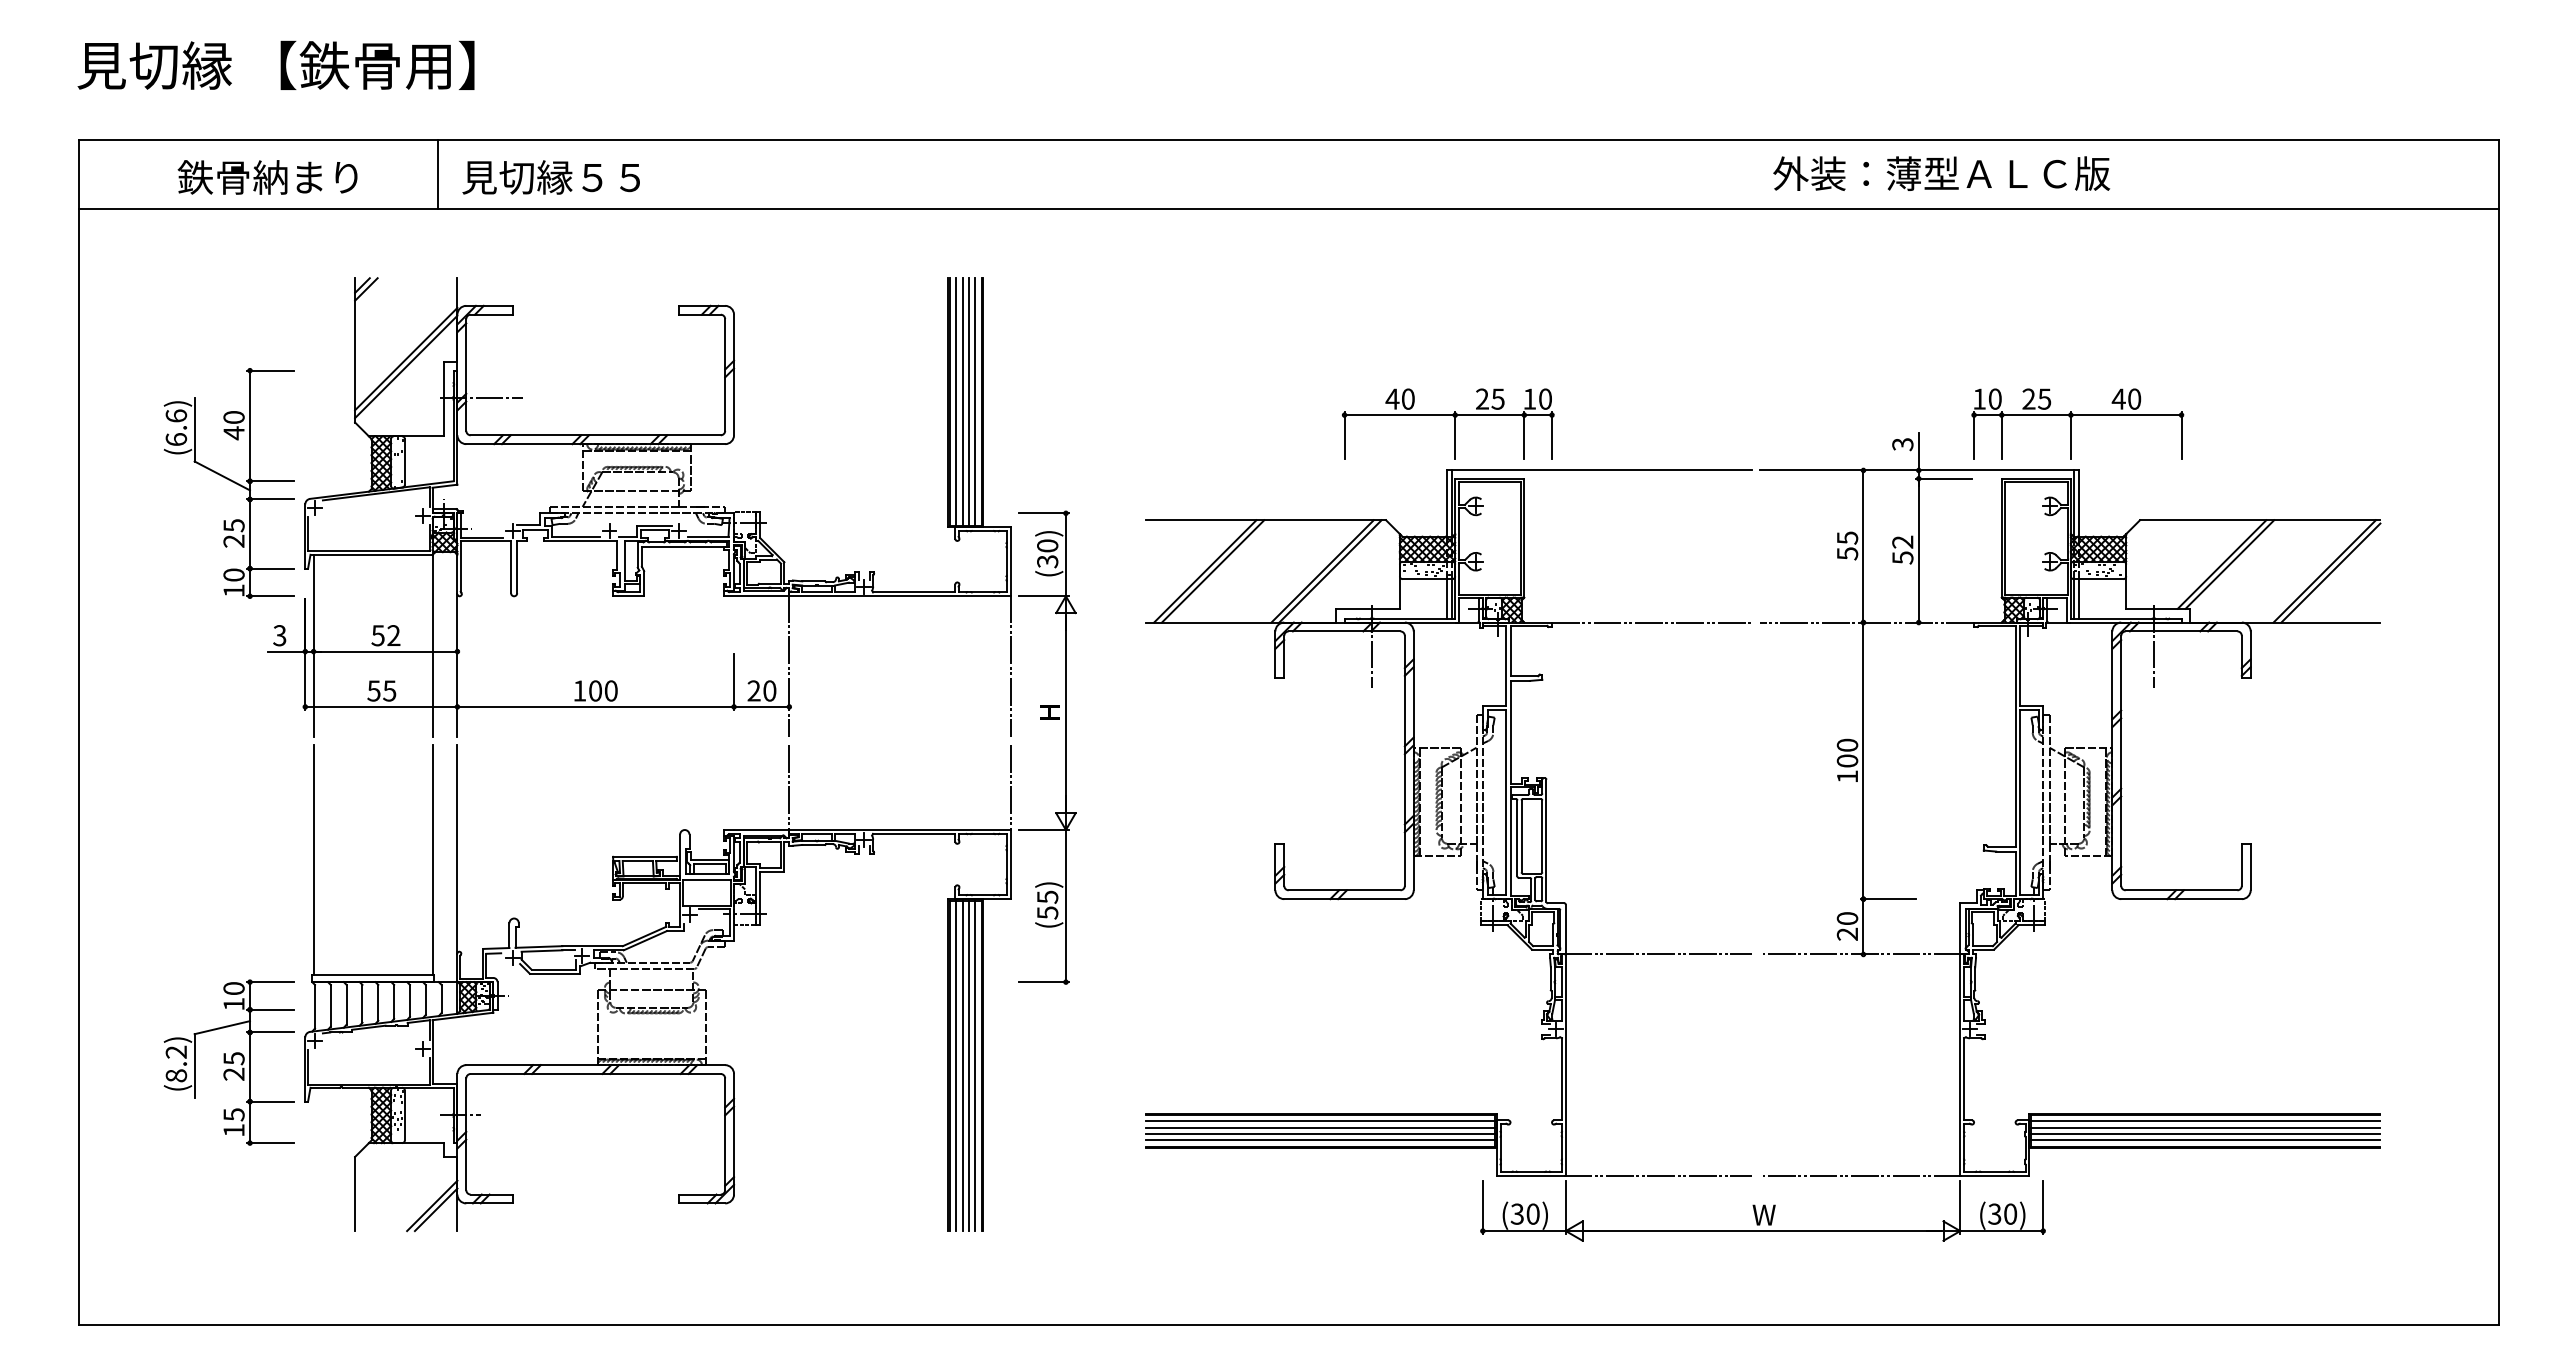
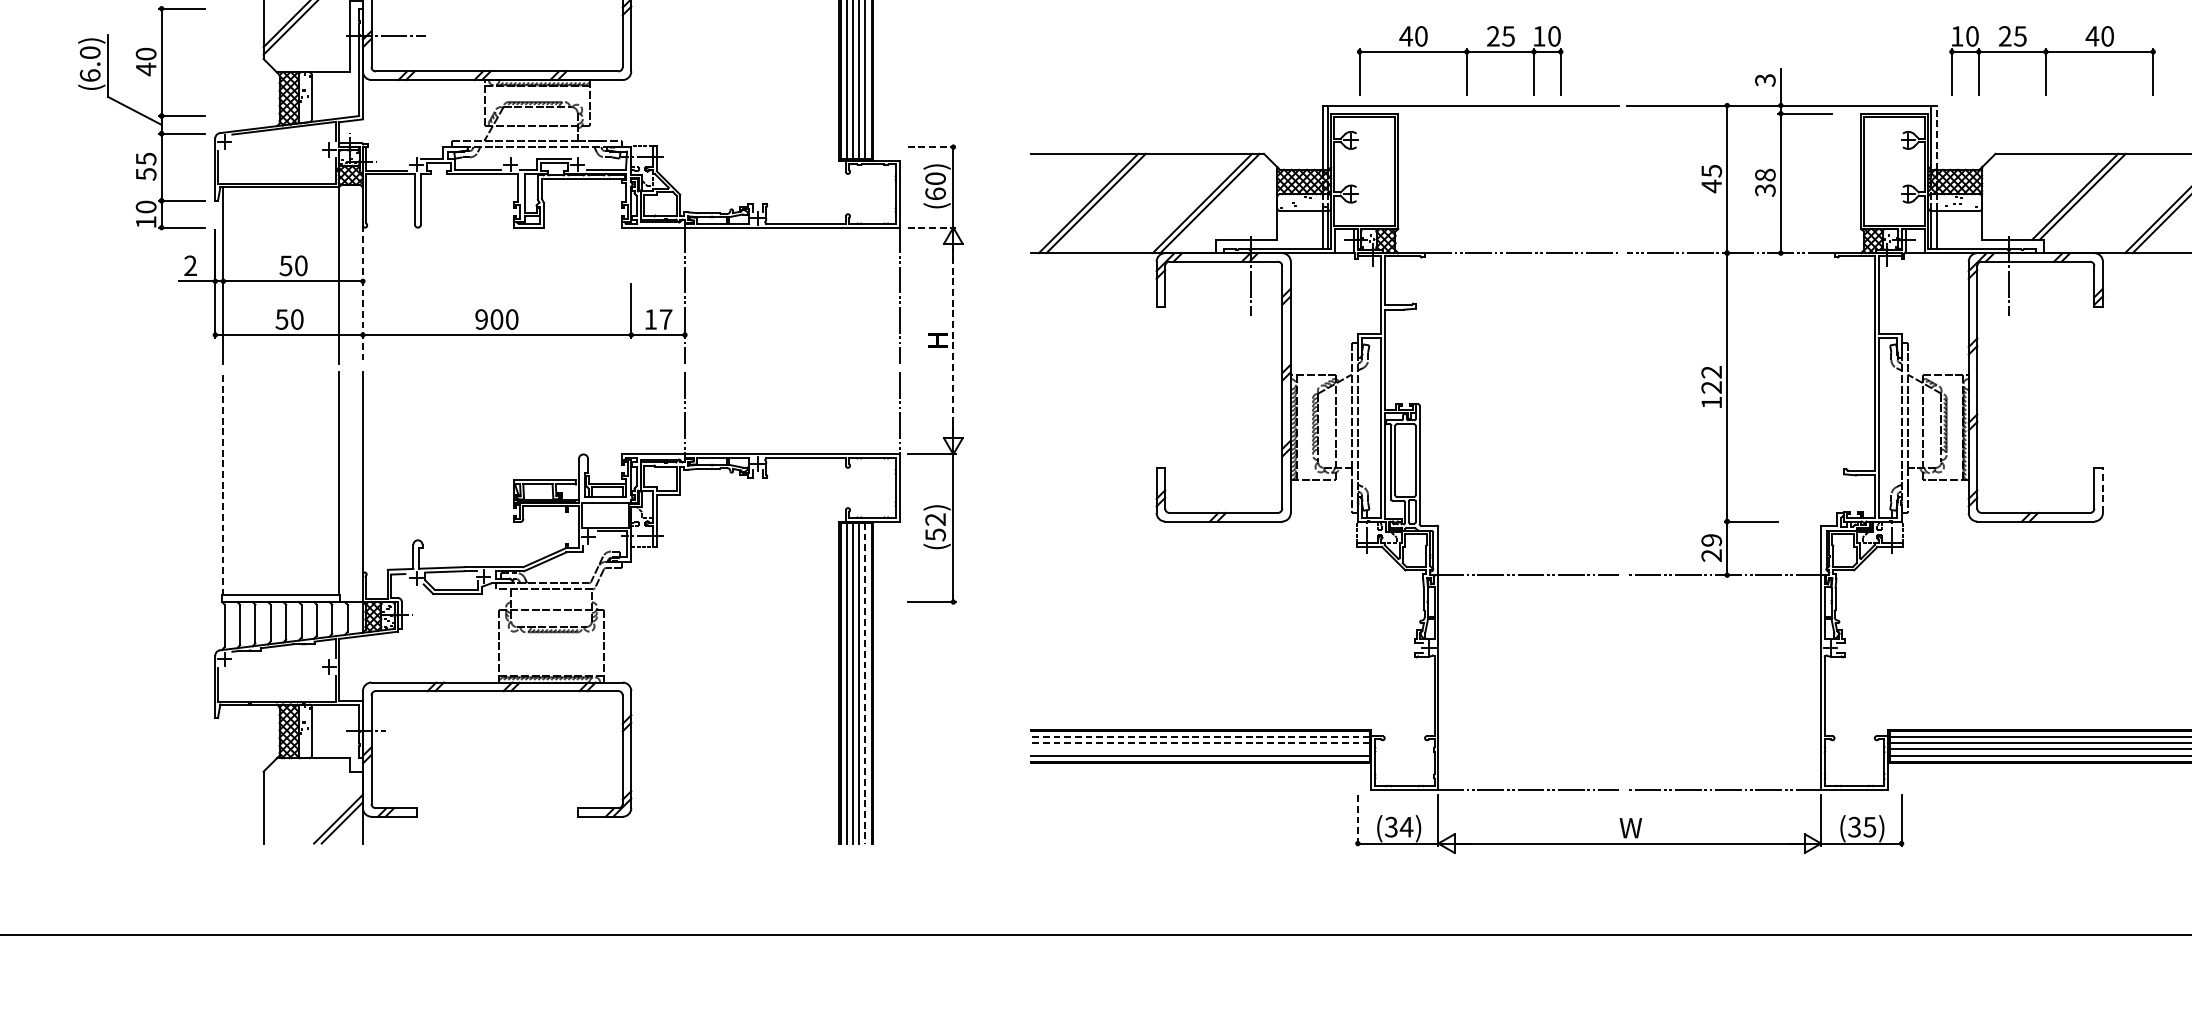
text: (175, 415) -> (89, 52), (6.6) -> (6.0)
part: (1448, 423) -> (1460, 59), moved
part: (2077, 423) -> (2052, 59), moved
line: (2079, 503) -> (1936, 137), solid -> dashed
line: (1043, 513) -> (931, 147), solid -> dashed
text: (233, 540) -> (145, 173), 25 -> 55
text: (1902, 549) -> (1765, 182), 52 -> 38
text: (1847, 553) -> (1711, 186), 55 -> 45
text: (1047, 561) -> (935, 193), (30) -> (60)
line: (1043, 596) -> (931, 227), solid -> dashed
text: (279, 635) -> (190, 265), 3 -> 2
text: (393, 635) -> (300, 265), 52 -> 50
line: (457, 665) -> (362, 294), solid -> dashed
text: (389, 690) -> (297, 319), 55 -> 50
text: (579, 690) -> (481, 319), 100 -> 900
text: (761, 690) -> (657, 319), 20 -> 17
line: (1065, 713) -> (952, 341), solid -> dashed
text: (1847, 752) -> (1711, 379), 100 -> 122
line: (313, 859) -> (223, 483), solid -> dashed
line: (2250, 866) -> (2102, 489), solid -> dashed
text: (1047, 896) -> (935, 518), (55) -> (52)
text: (1847, 918) -> (1711, 540), 20 -> 29
part: (228, 1062) -> (140, 680), removed
line: (975, 1066) -> (865, 683), solid -> dashed
line: (1320, 1121) -> (1200, 737), solid -> dashed
line: (1320, 1127) -> (1200, 743), solid -> dashed
line: (1320, 1133) -> (1200, 748), removed
line: (1482, 1208) -> (1357, 821), solid -> dashed
text: (1533, 1213) -> (1407, 826), (30) -> (34)
text: (2010, 1213) -> (1869, 826), (30) -> (35)

